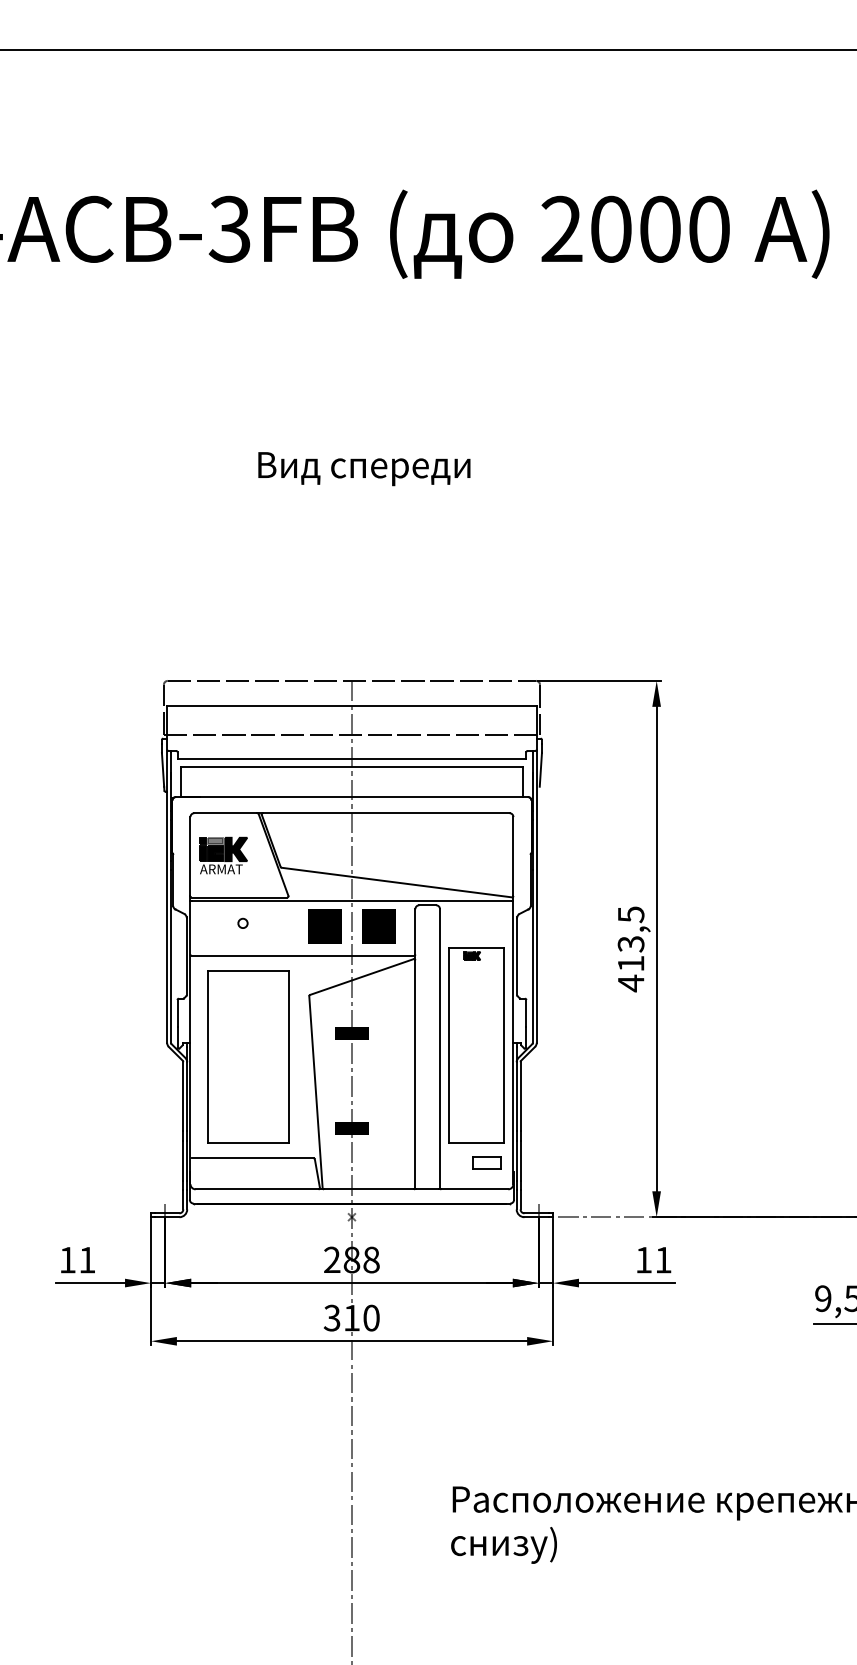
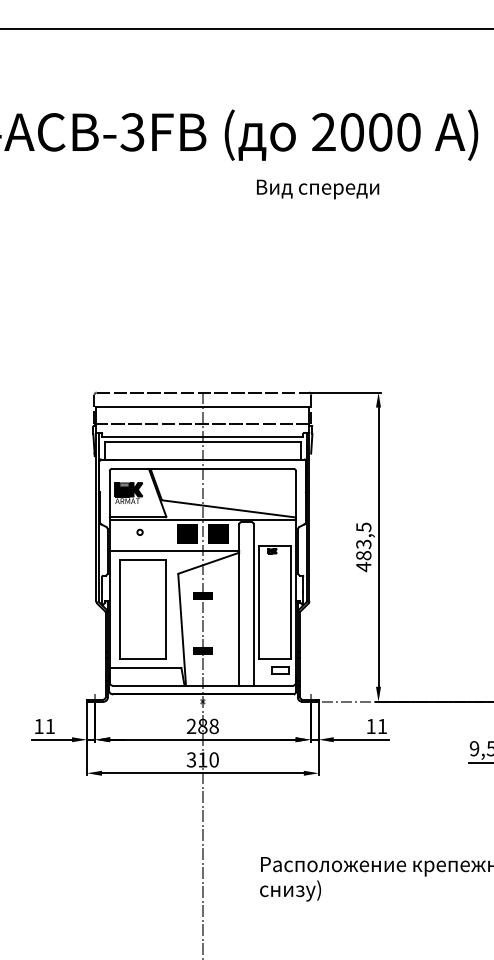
text: (365, 469) -> (318, 189), moved
text: (630, 963) -> (363, 555), 413,5 -> 483,5

